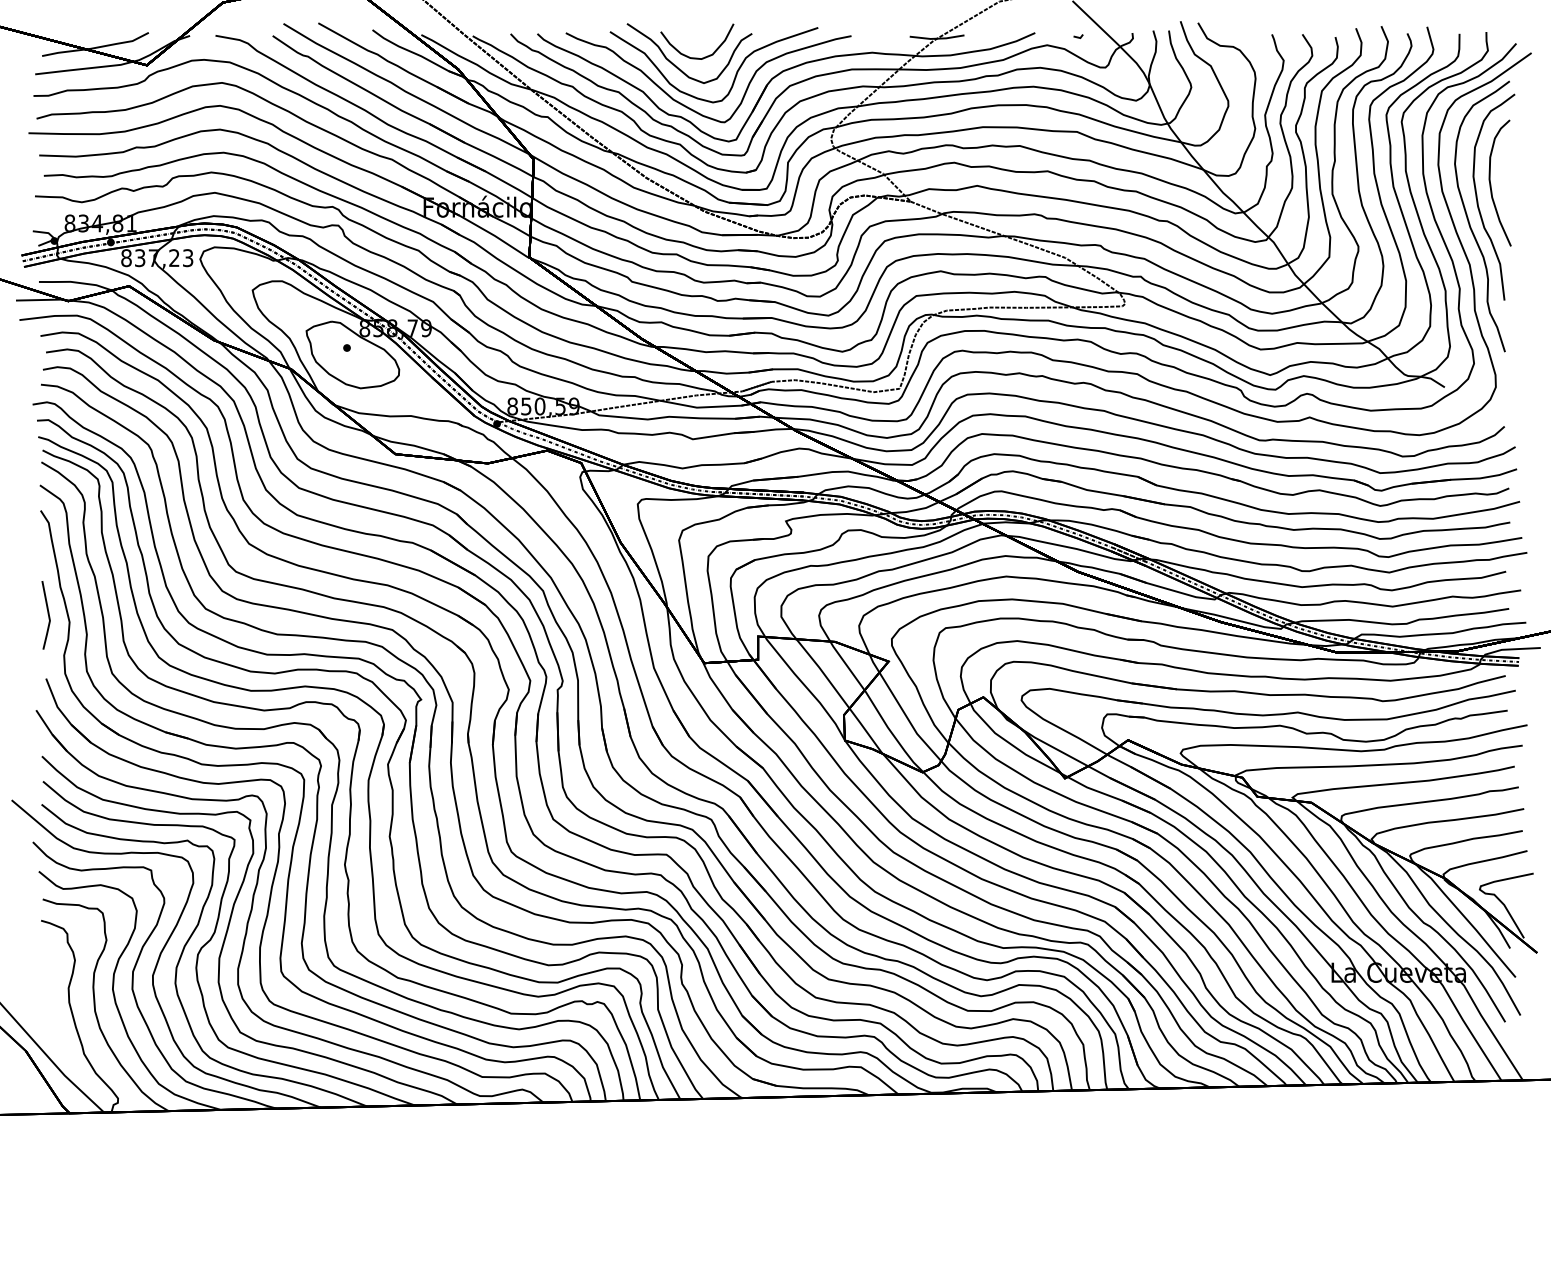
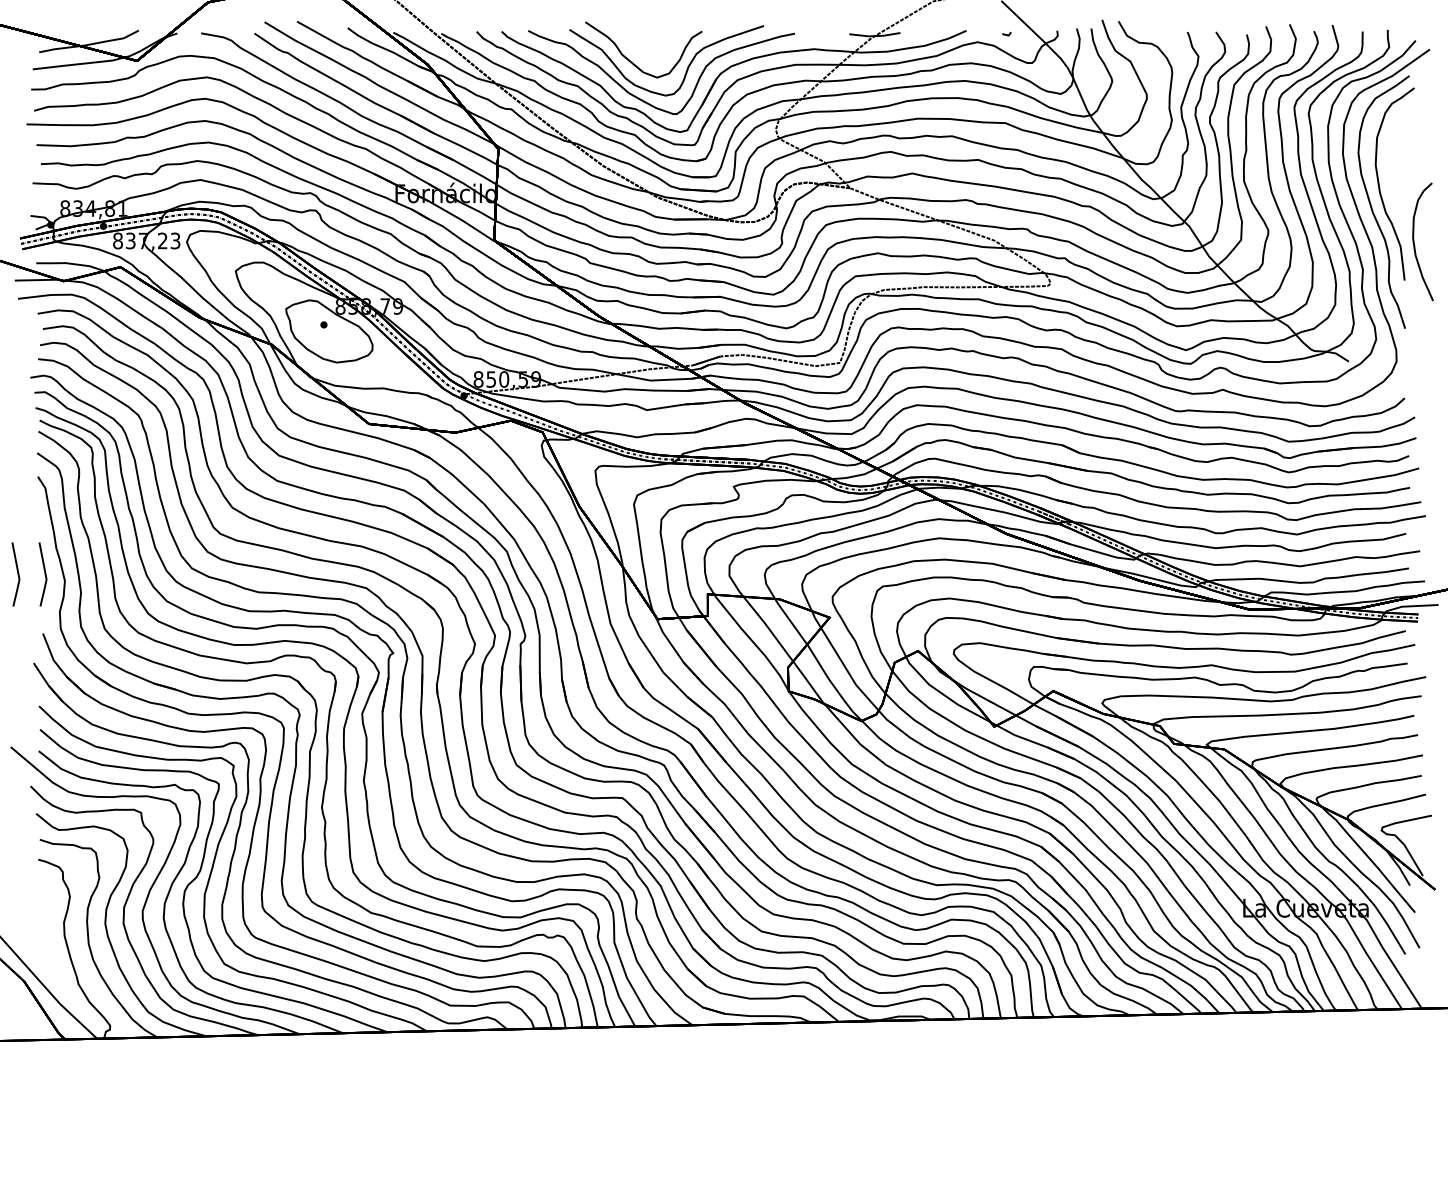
curve: (697, 57) -> (651, 53), removed
curve: (1491, 183) -> (1414, 242), moved
line: (18, 614) -> (17, 573), added

